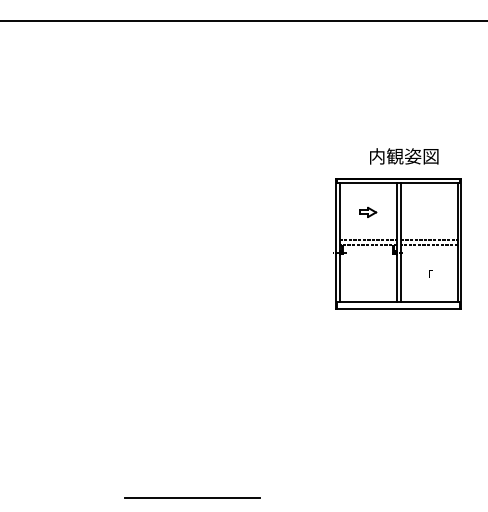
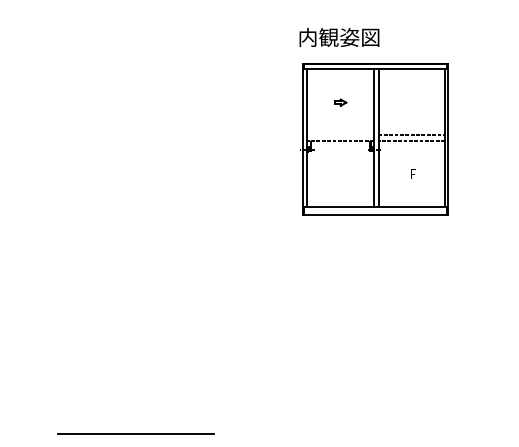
text: (404, 156) -> (339, 37), moved
part: (368, 212) -> (340, 102), size x0.6
line: (367, 240) -> (339, 135), removed

